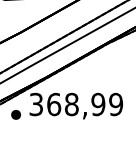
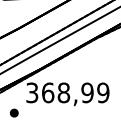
part: (16, 114) -> (14, 112), moved

